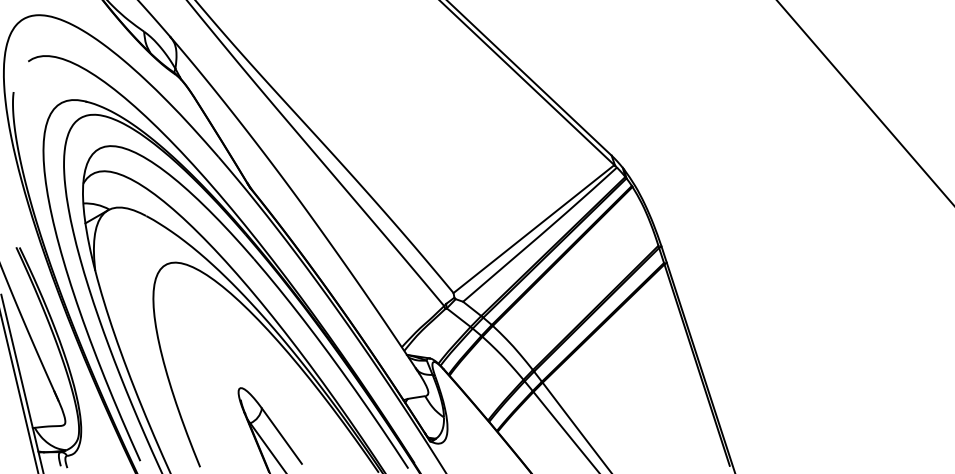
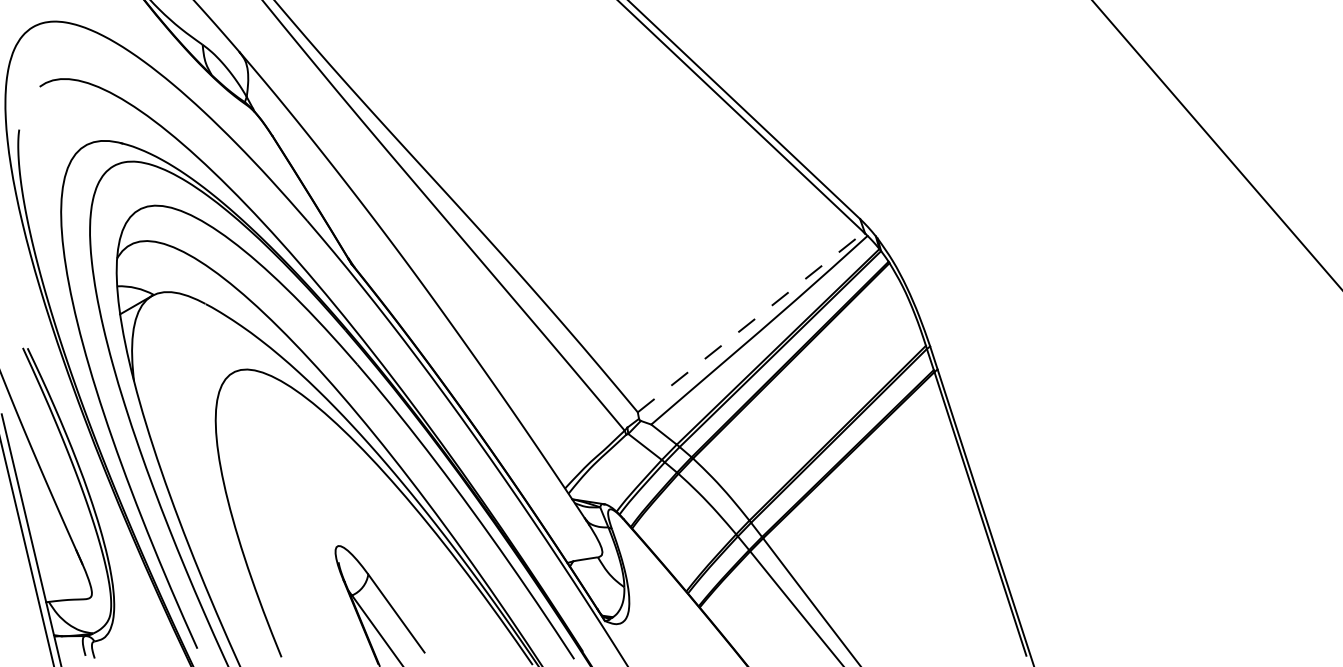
line: (534, 229) -> (751, 322), solid -> dashed

